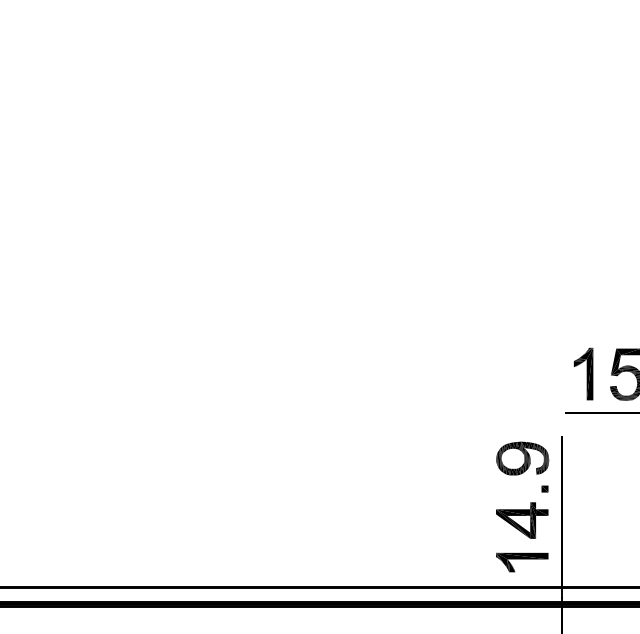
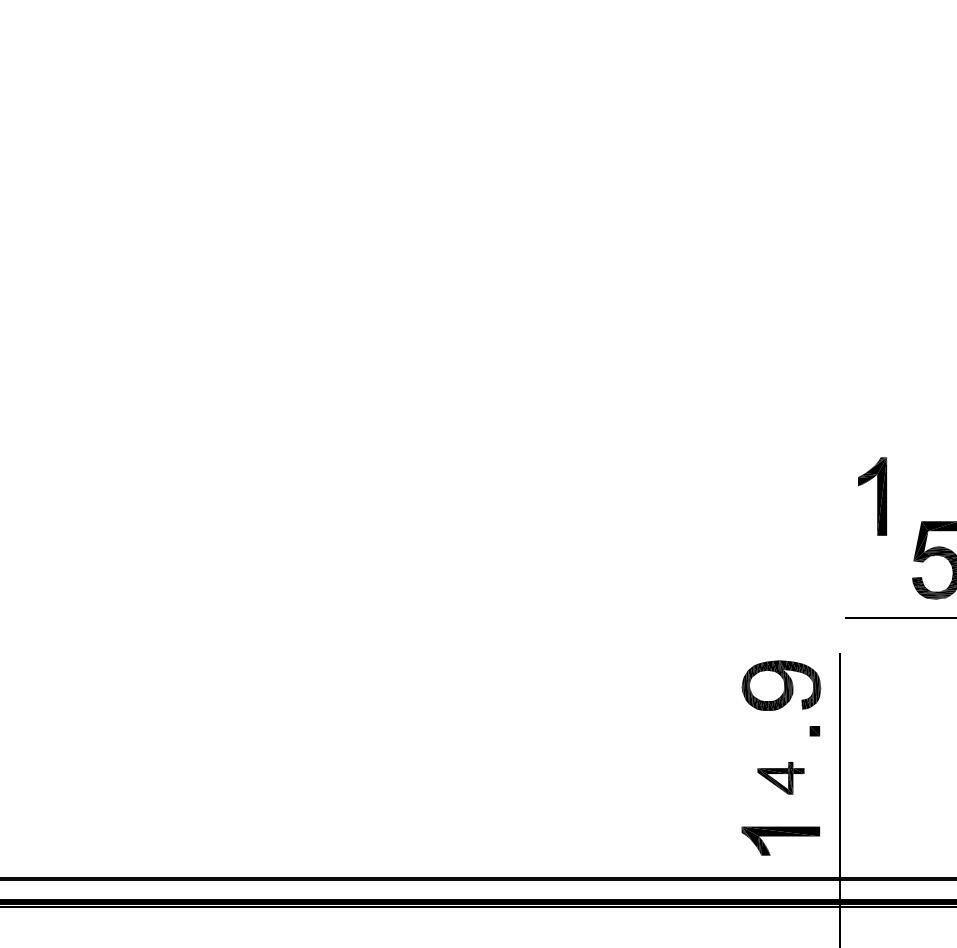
part: (583, 373) -> (872, 495), moved
part: (522, 520) -> (781, 778), size x0.6

